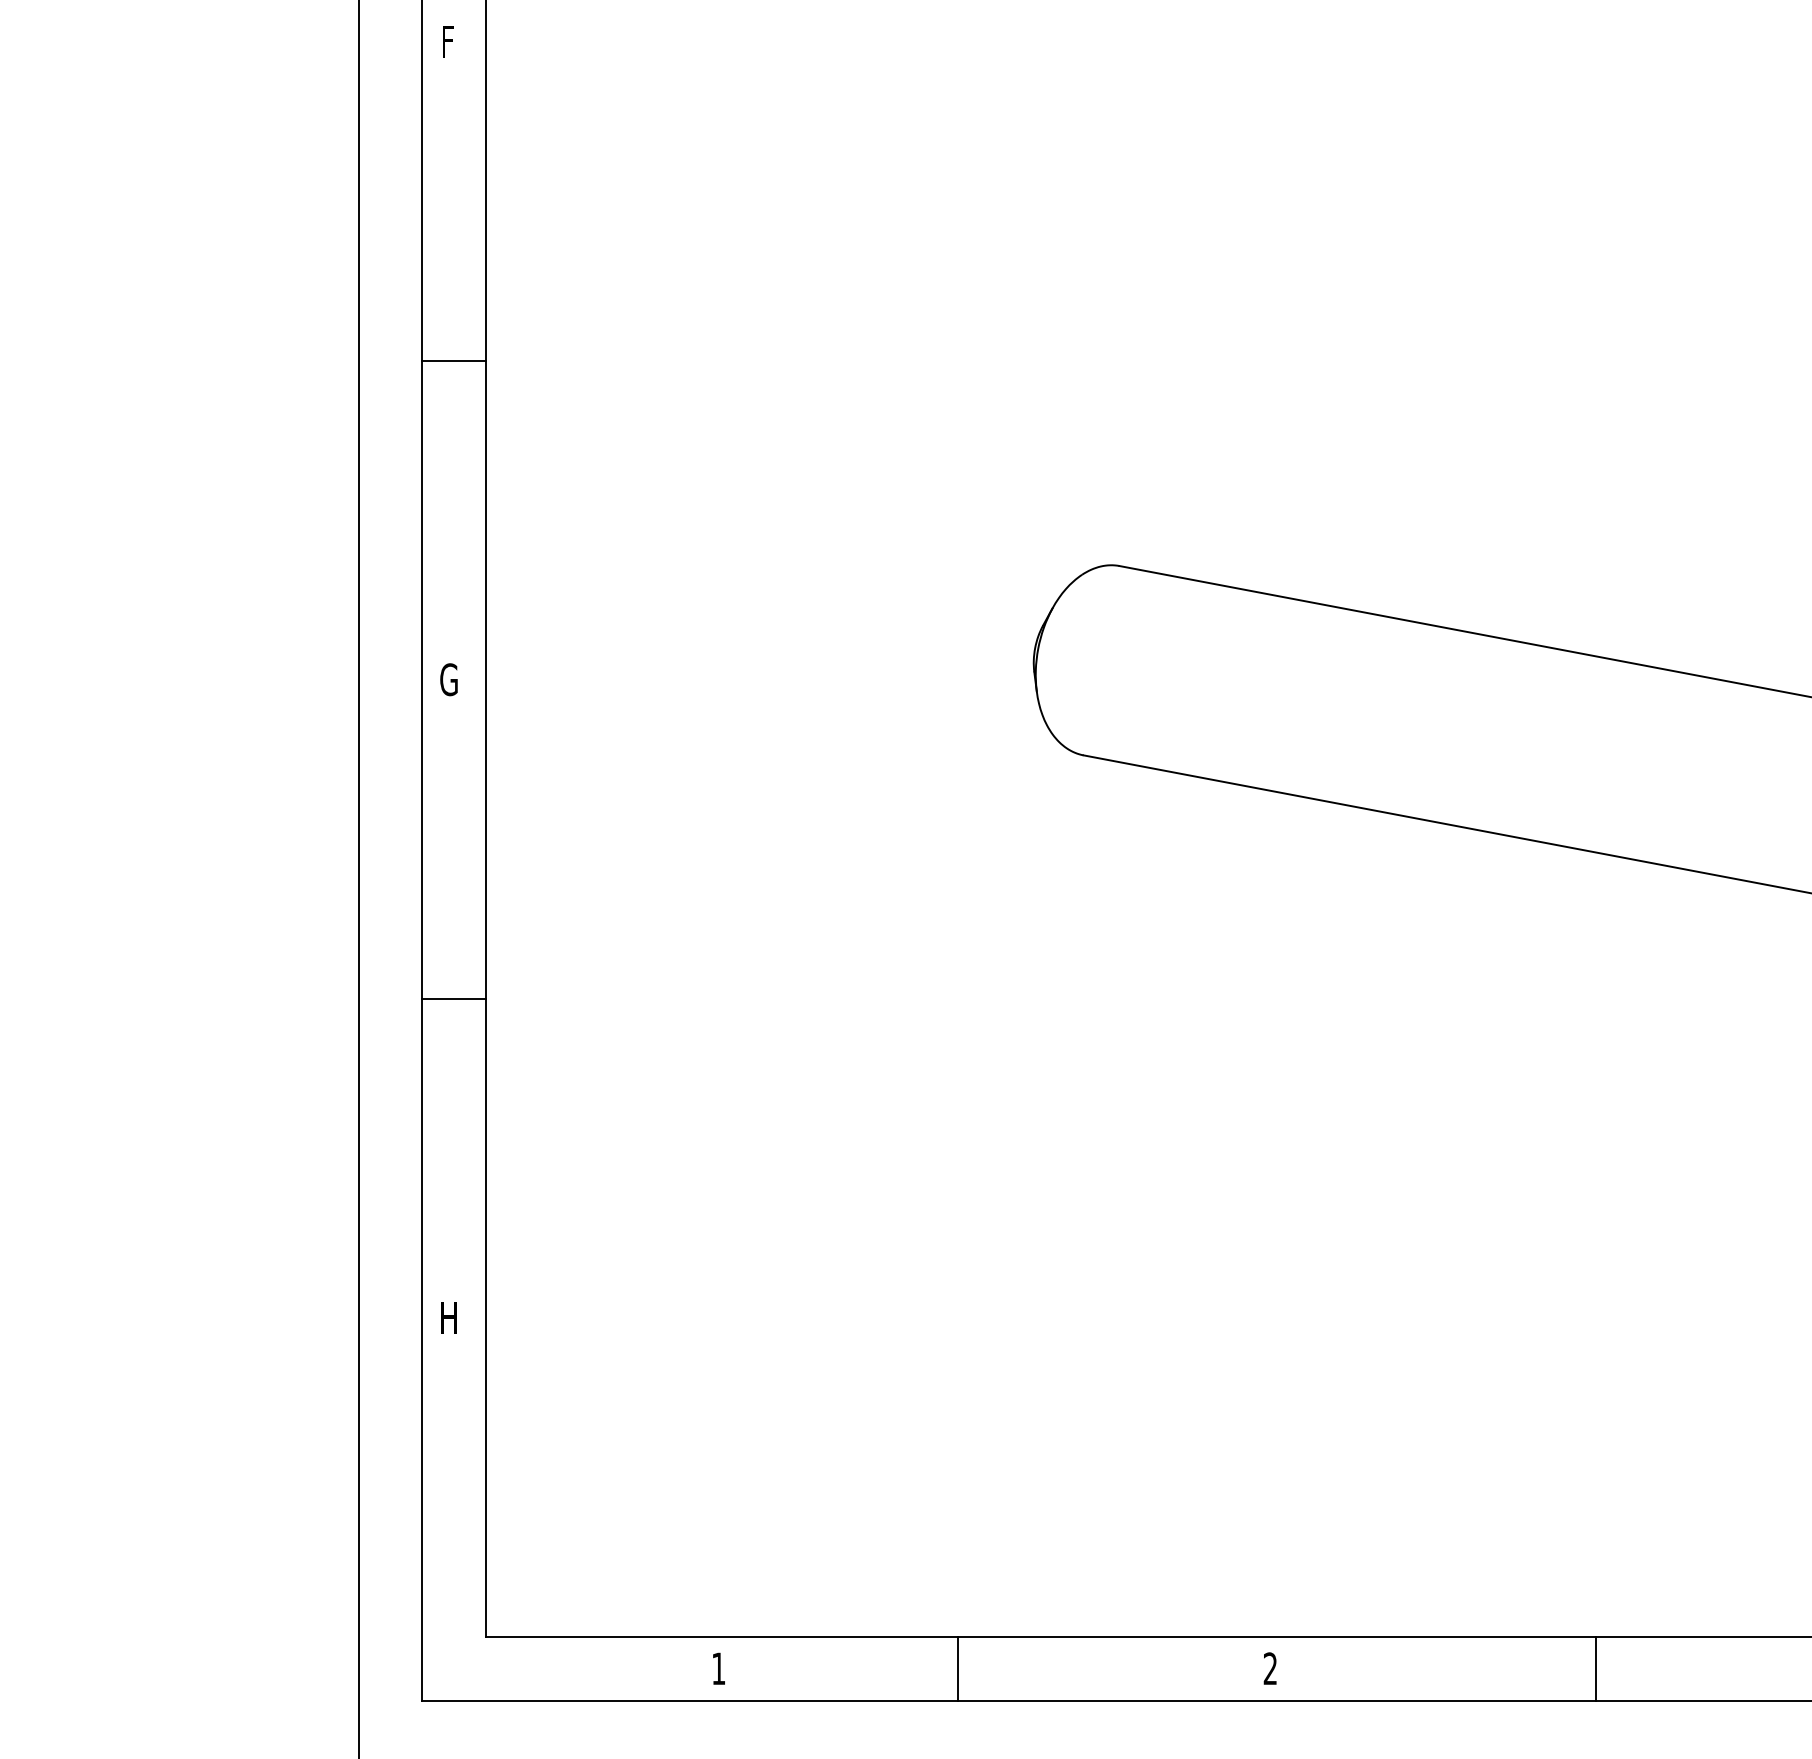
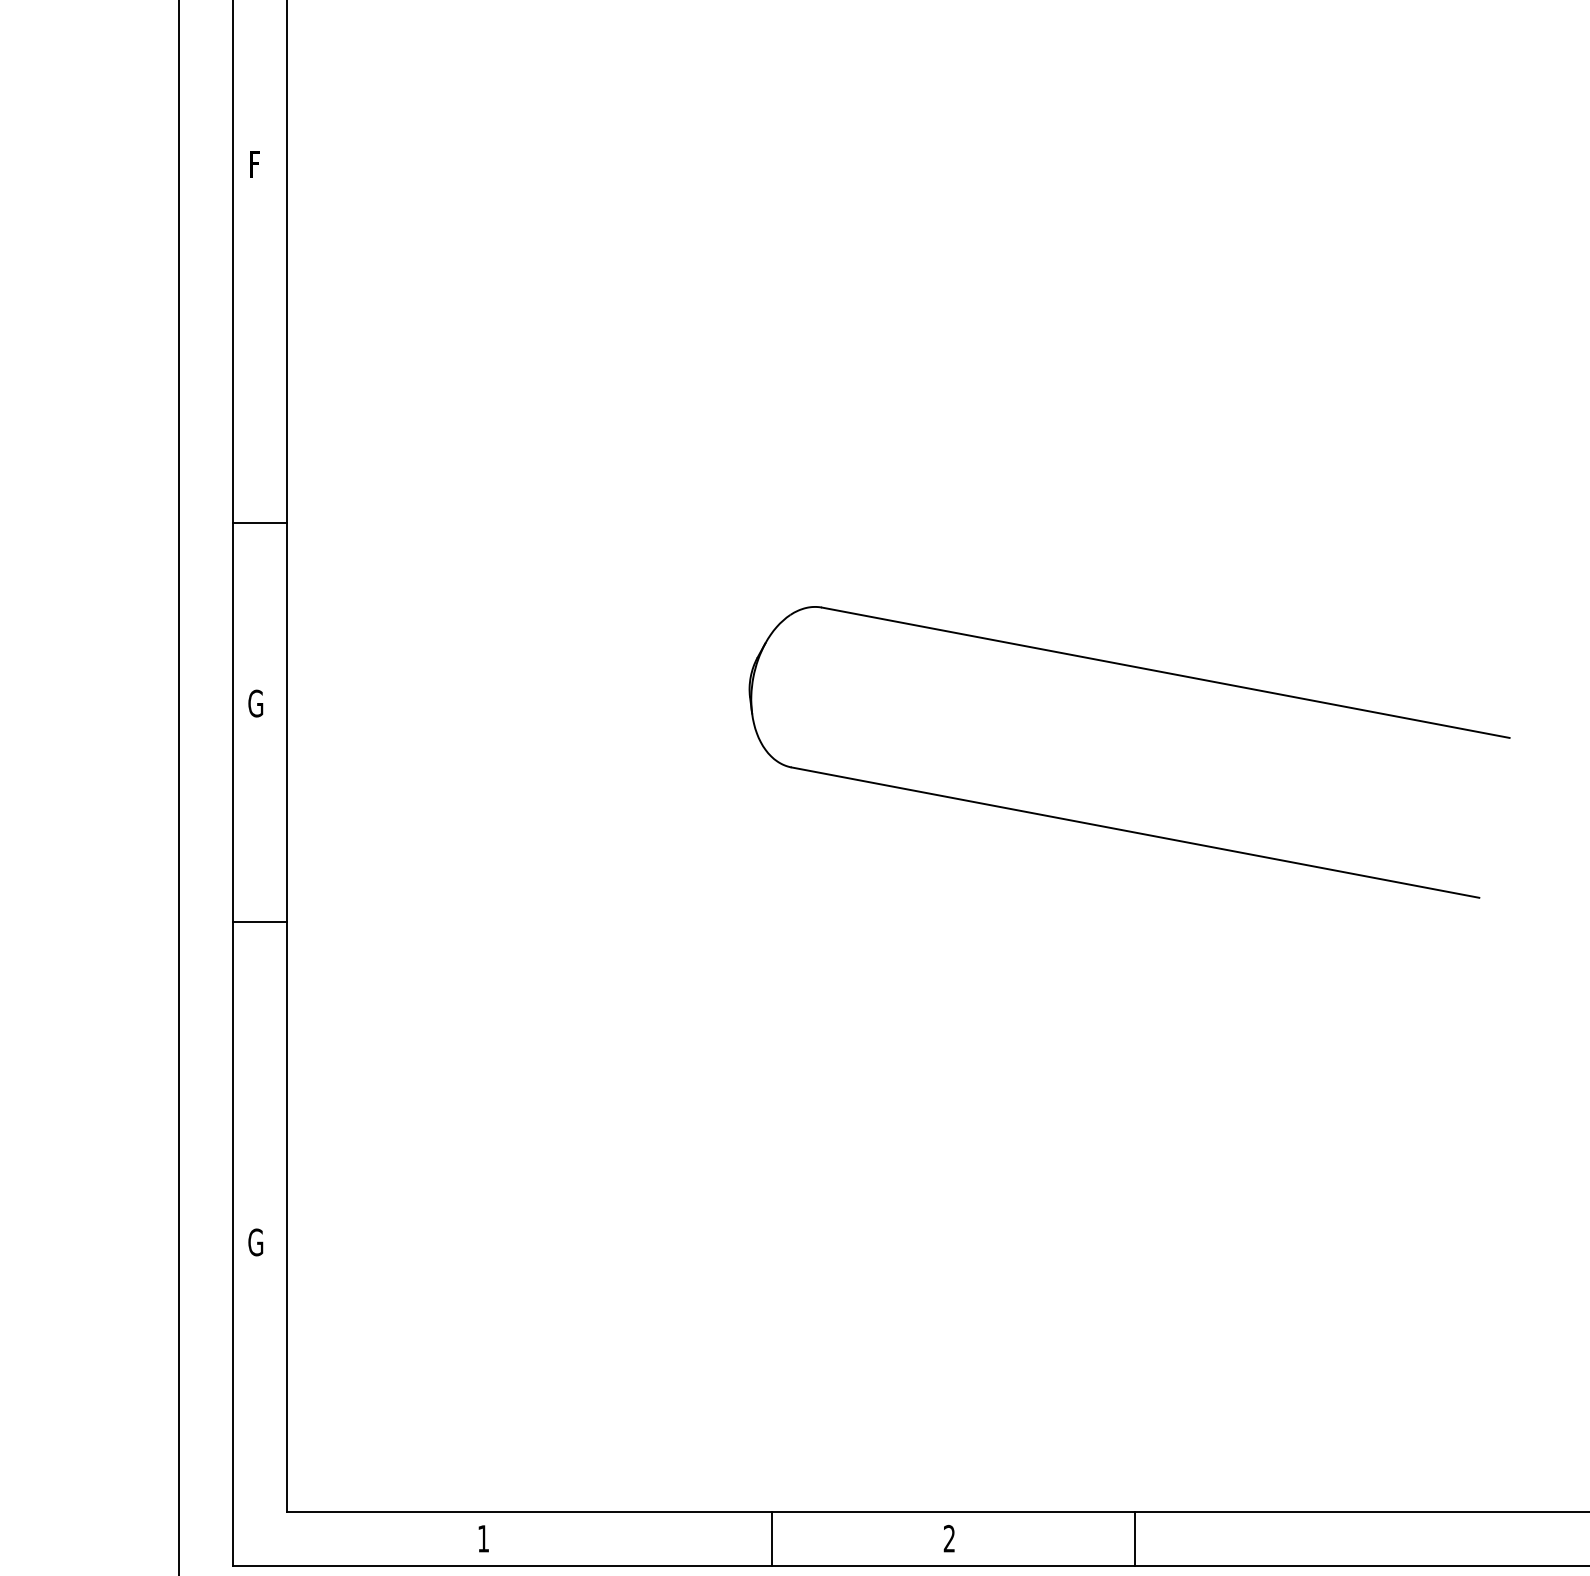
line: (454, 361) -> (260, 523), moved
line: (454, 999) -> (260, 922), moved
text: (448, 1317) -> (255, 1242), H -> G
line: (957, 1668) -> (771, 1538), moved
line: (1596, 1668) -> (1134, 1538), moved

